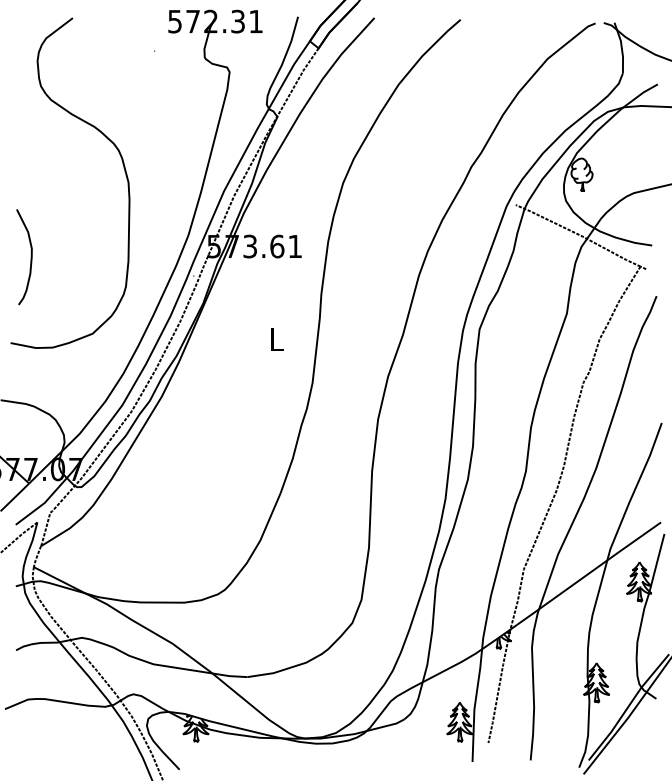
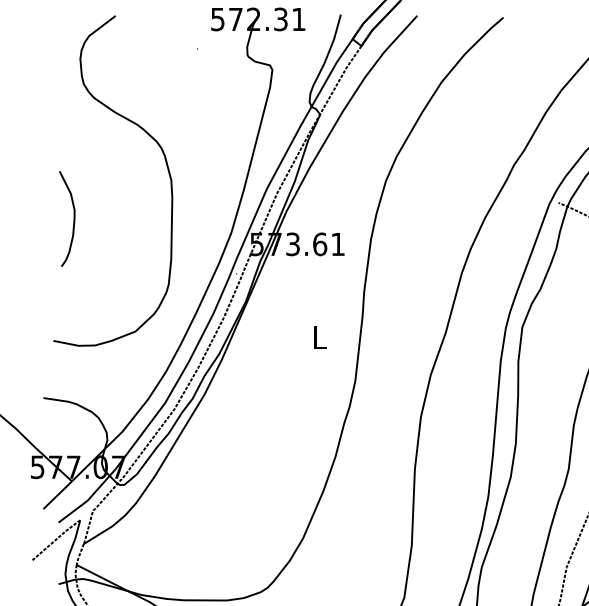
curve: (30, 257) -> (73, 219), moved

